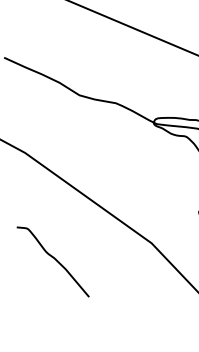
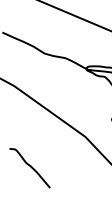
curve: (54, 260) -> (30, 167), moved

